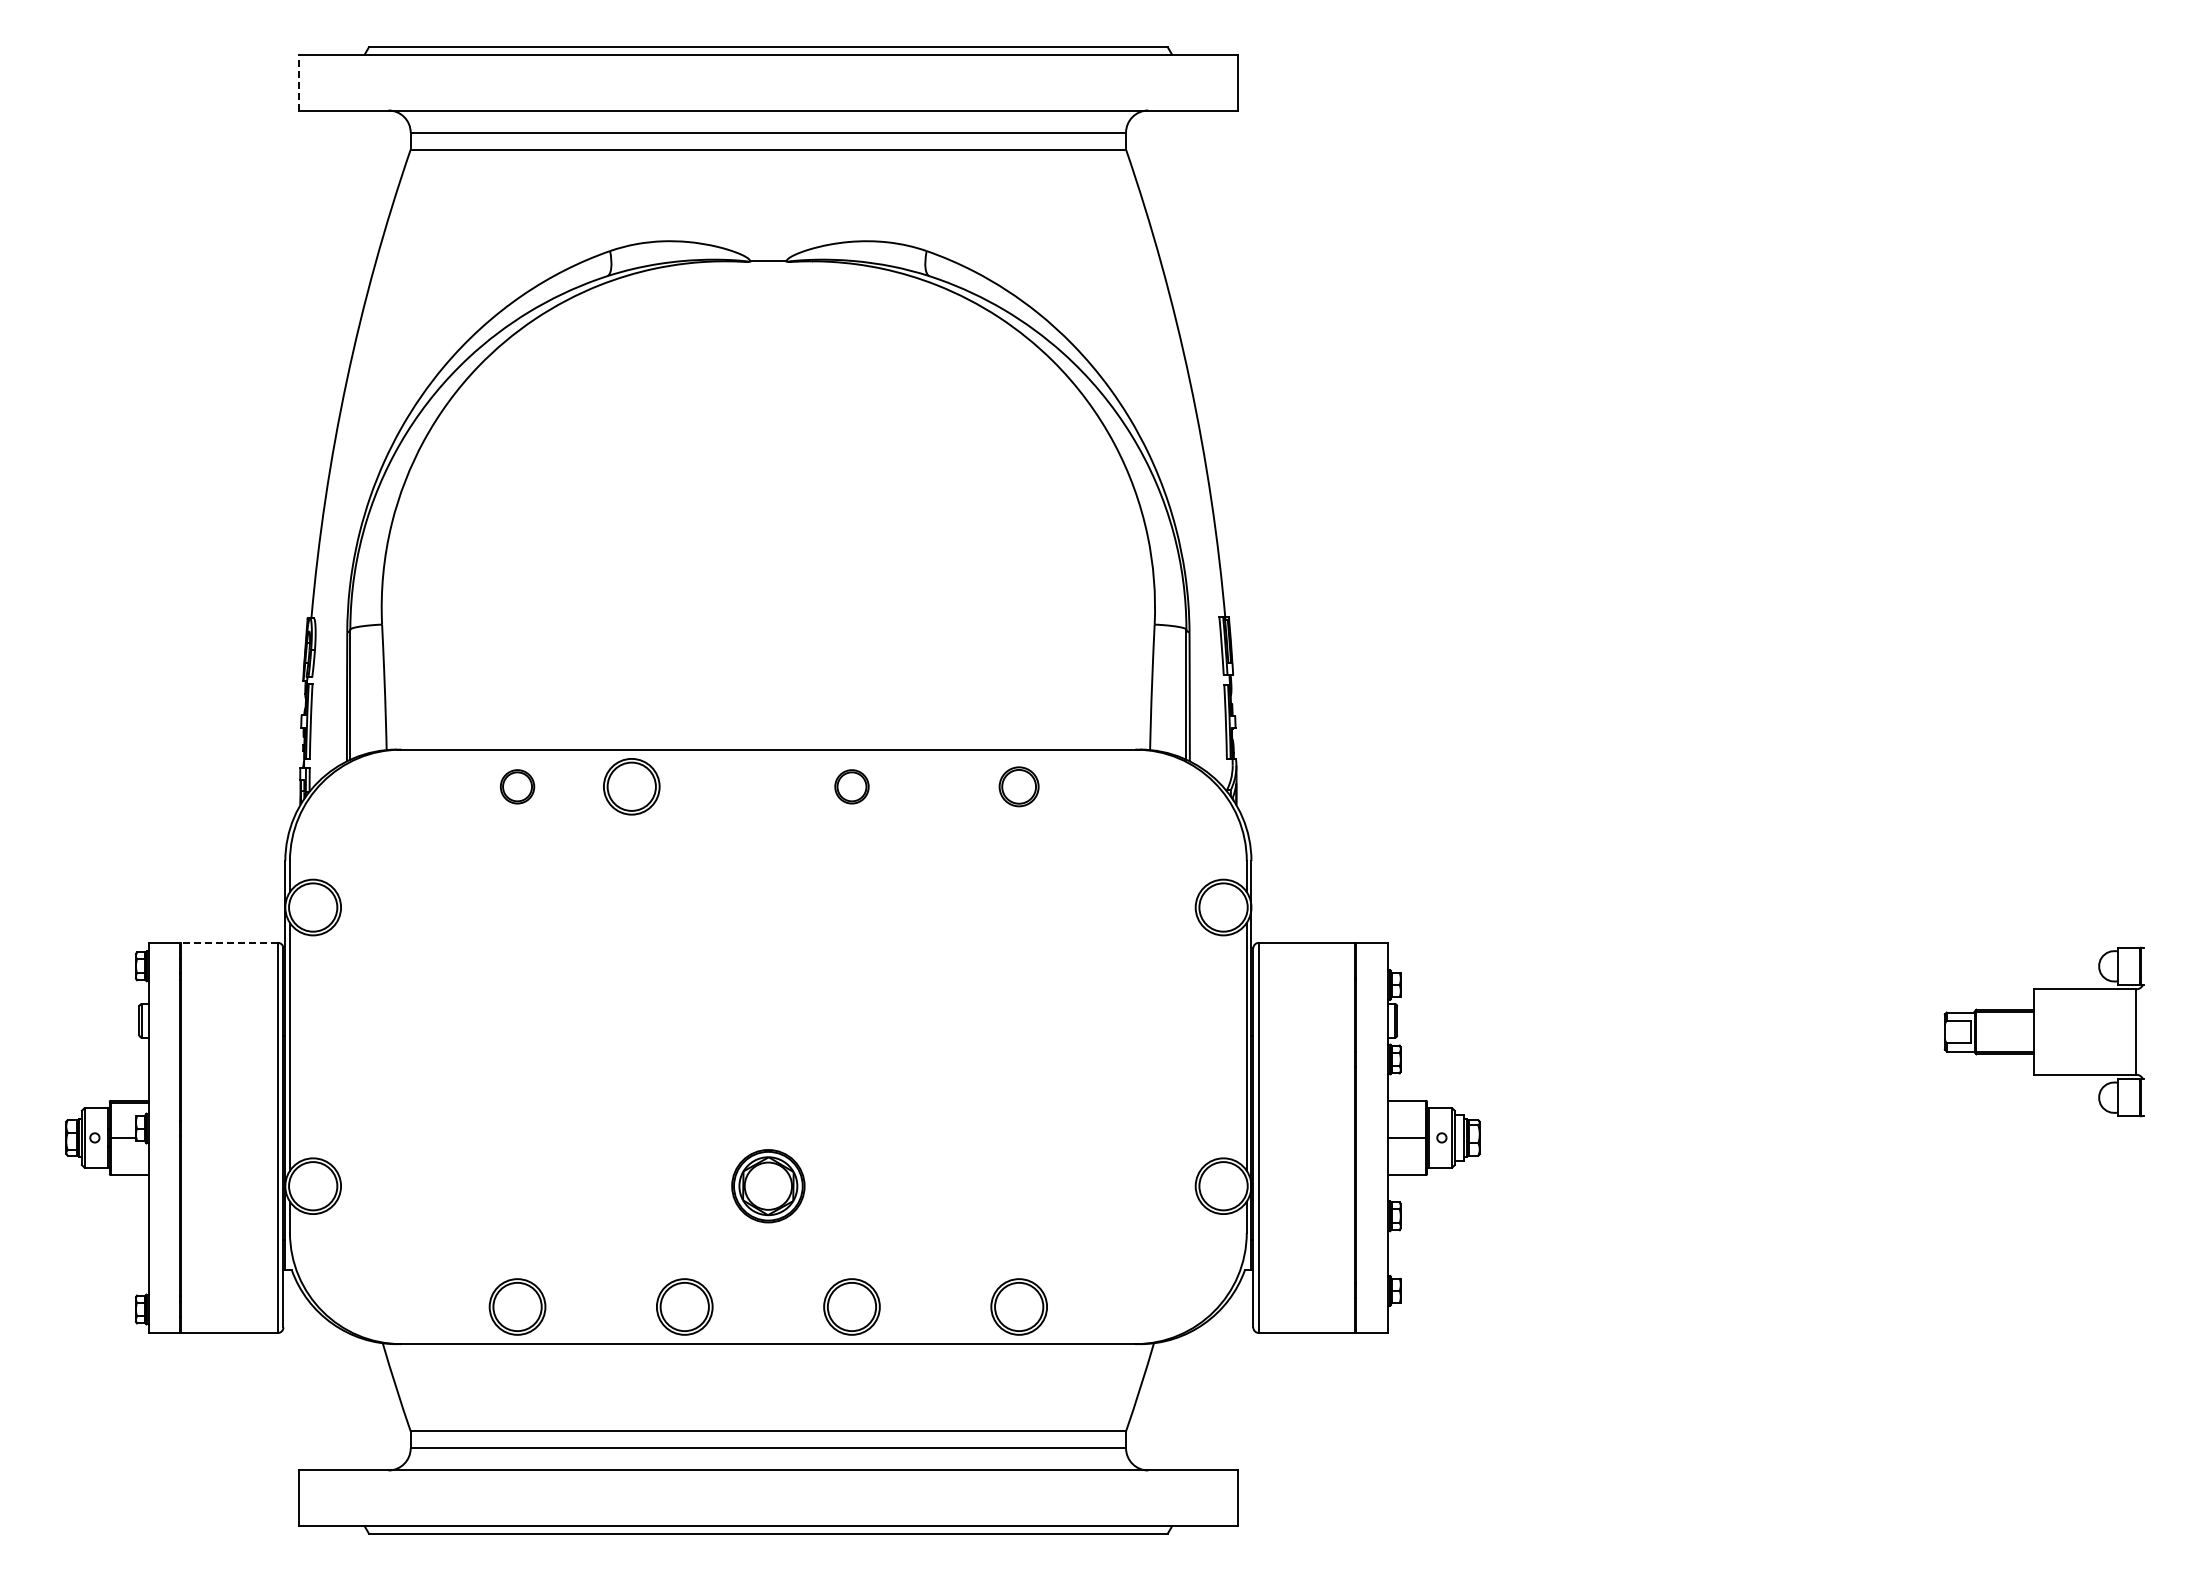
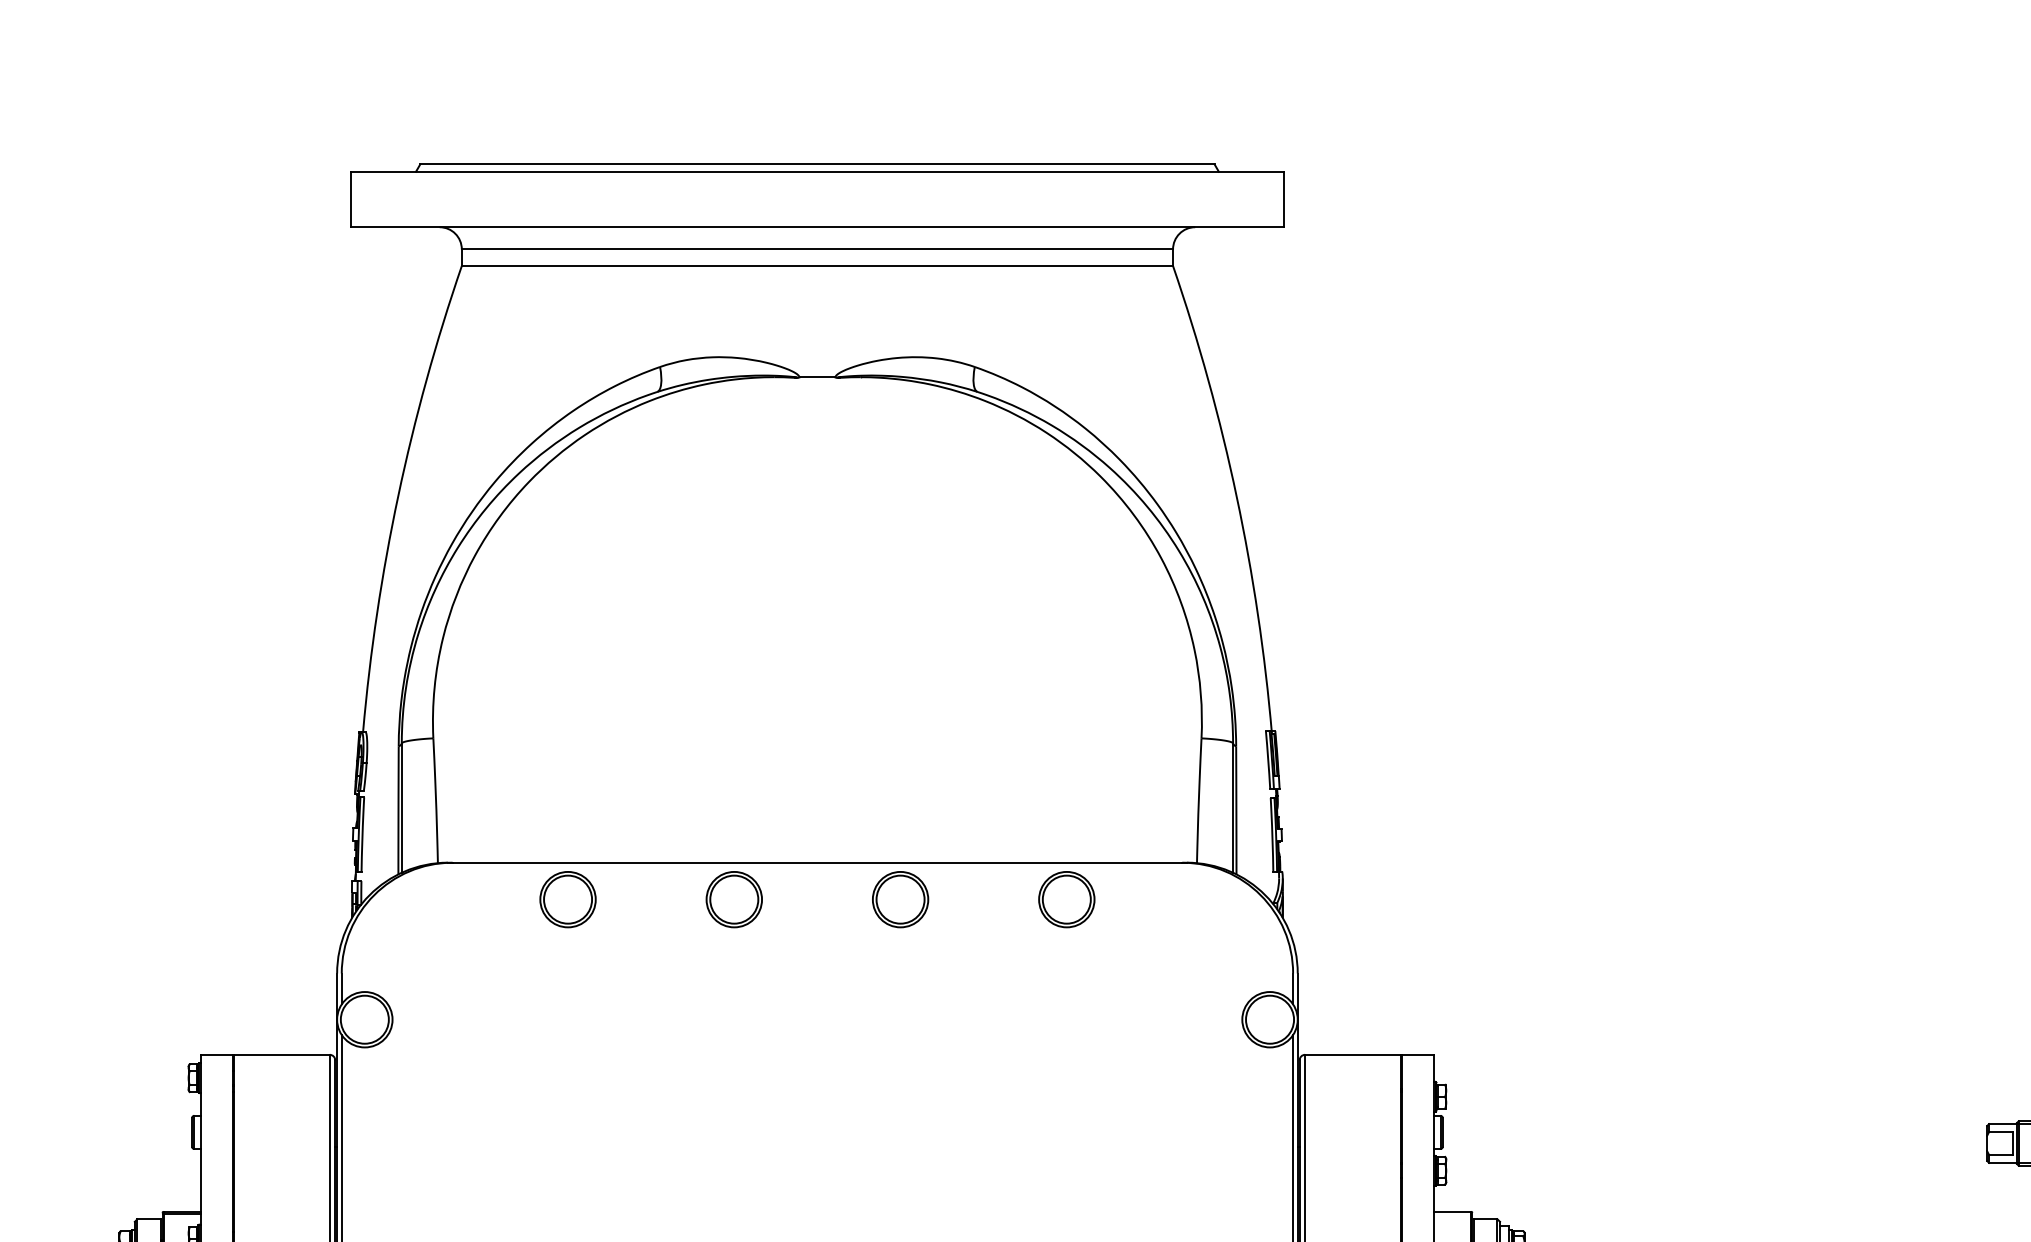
line: (299, 82) -> (351, 199), dashed -> solid
part: (517, 786) -> (567, 899), size x1.67
part: (631, 786) -> (734, 899), moved
part: (851, 786) -> (900, 899), size x1.67
part: (1018, 786) -> (1066, 899), size x1.43
line: (229, 942) -> (281, 1054), dashed -> solid

